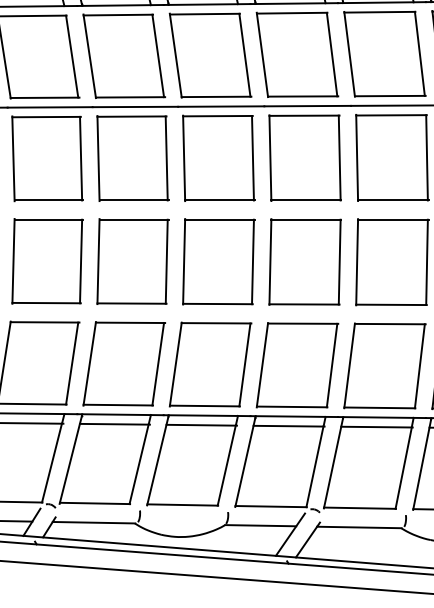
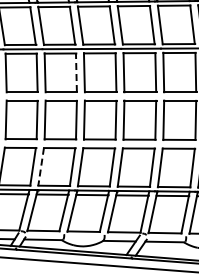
line: (166, 157) -> (76, 72), solid -> dashed
line: (90, 365) -> (41, 167), solid -> dashed

